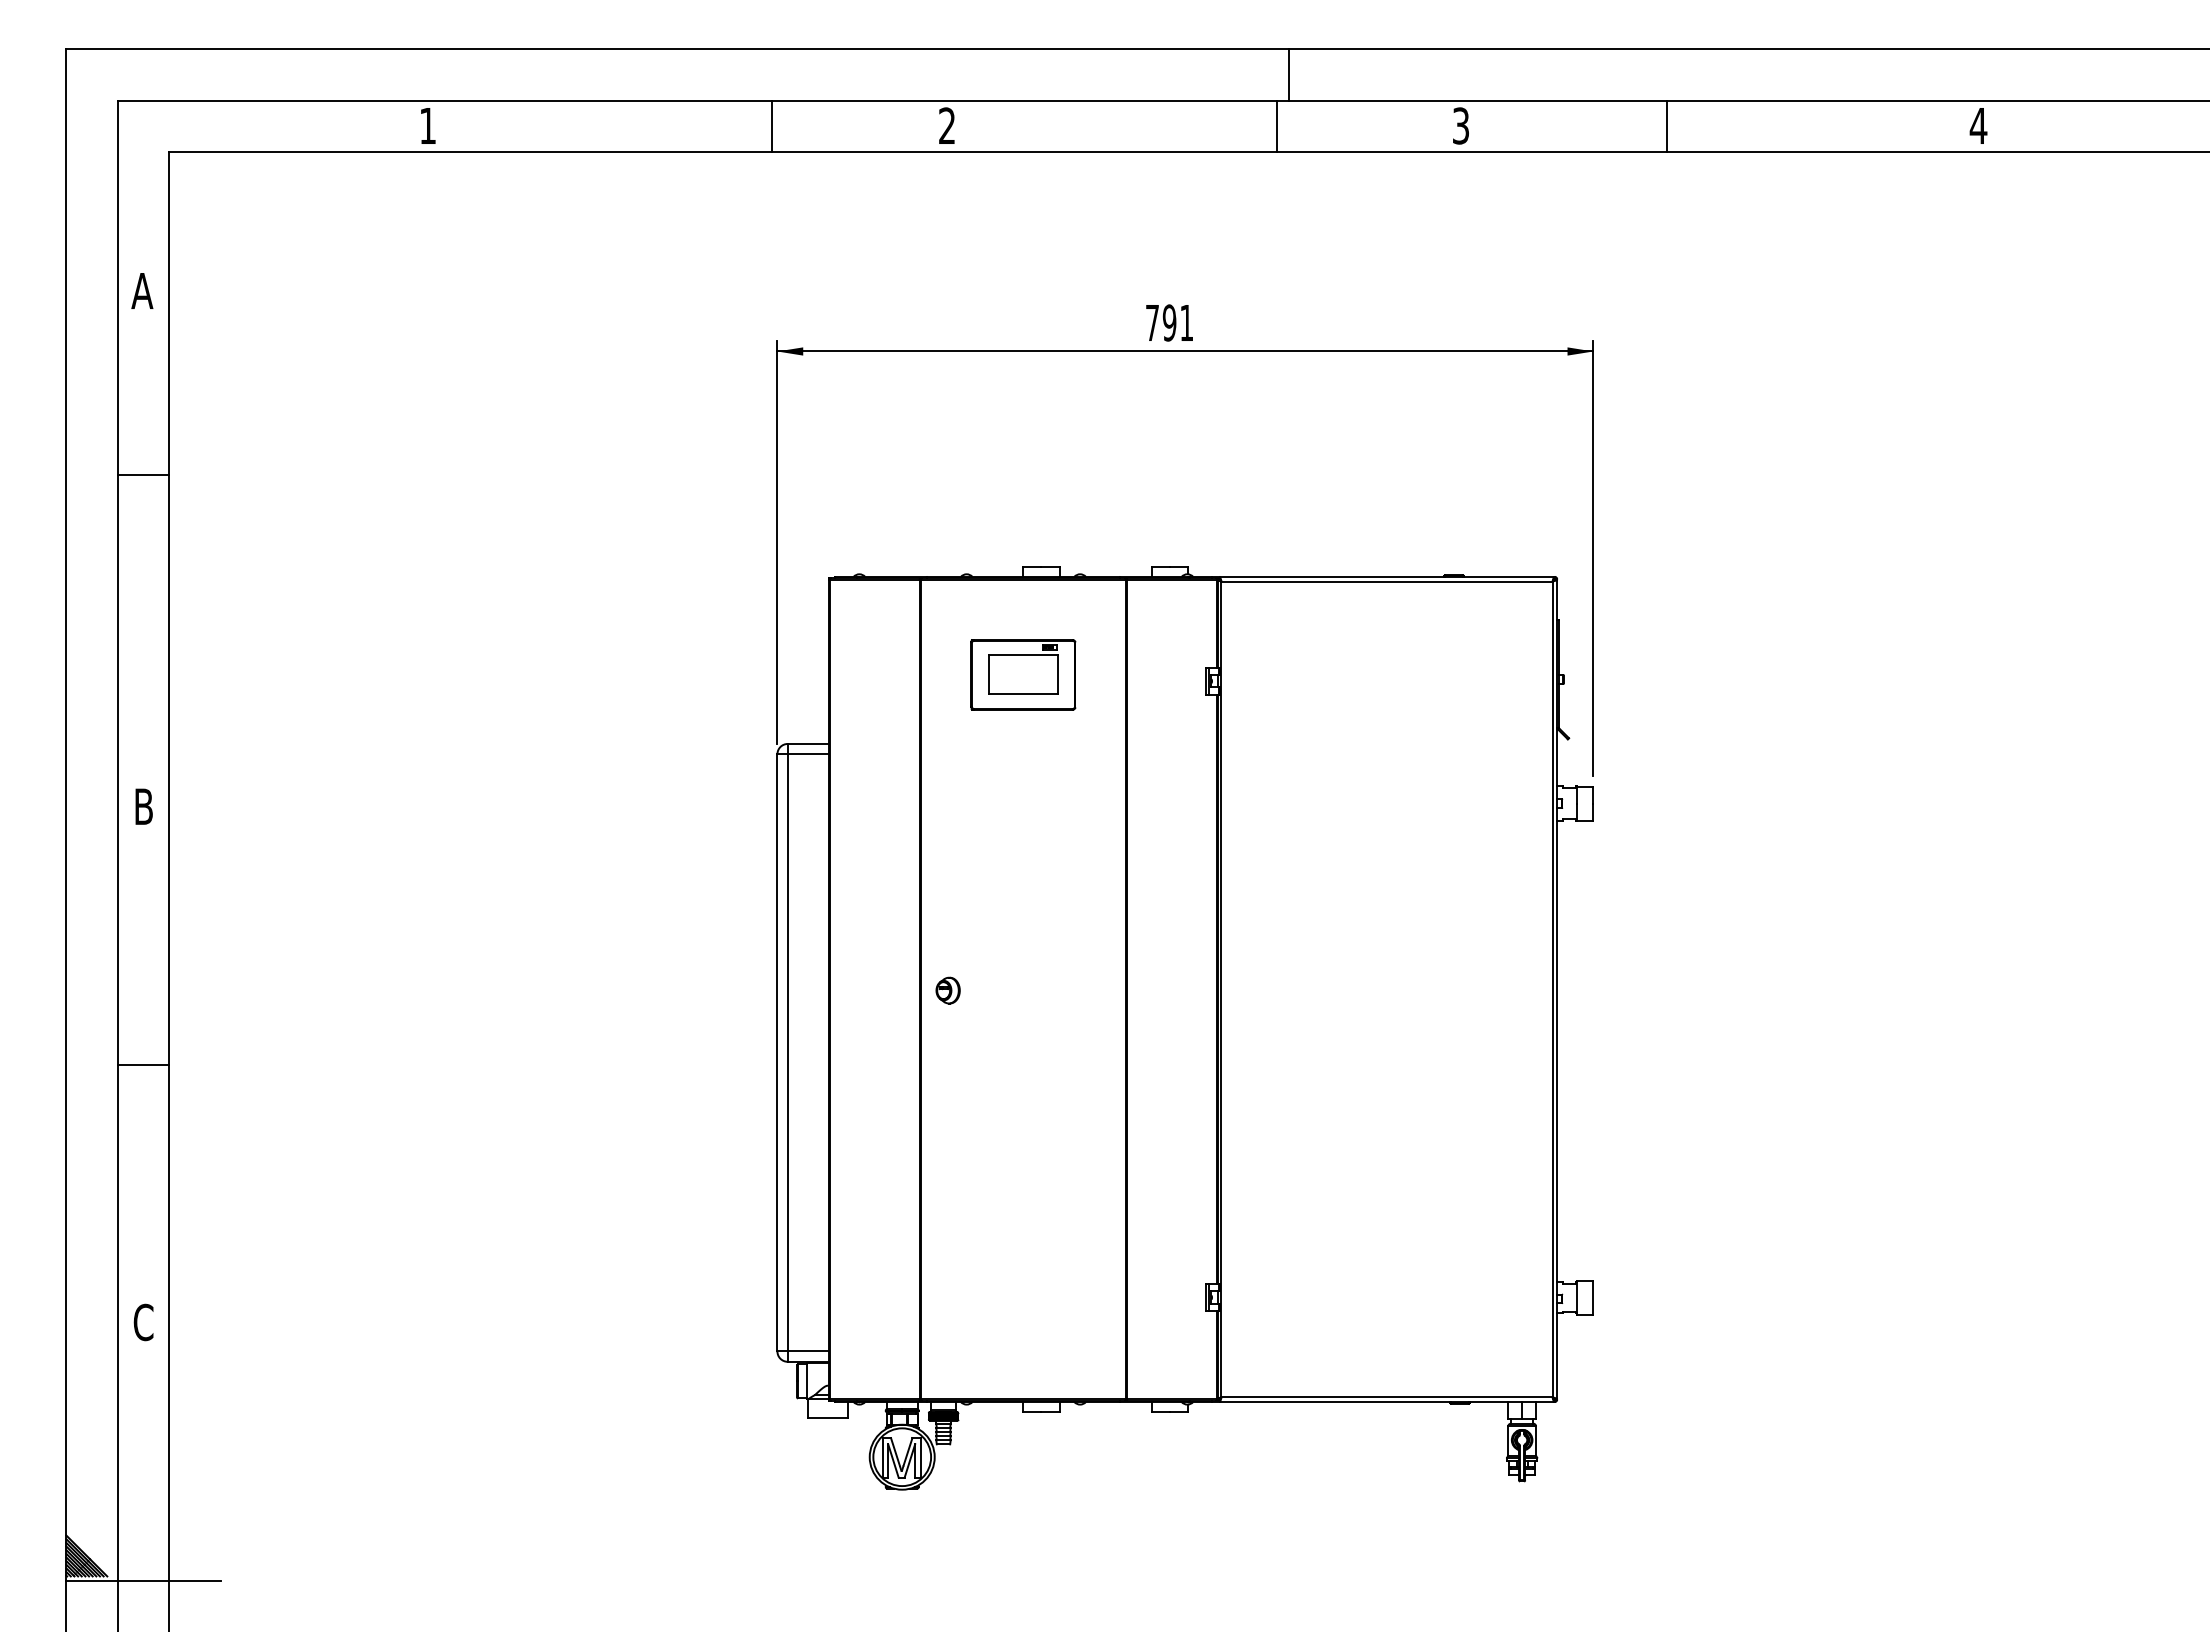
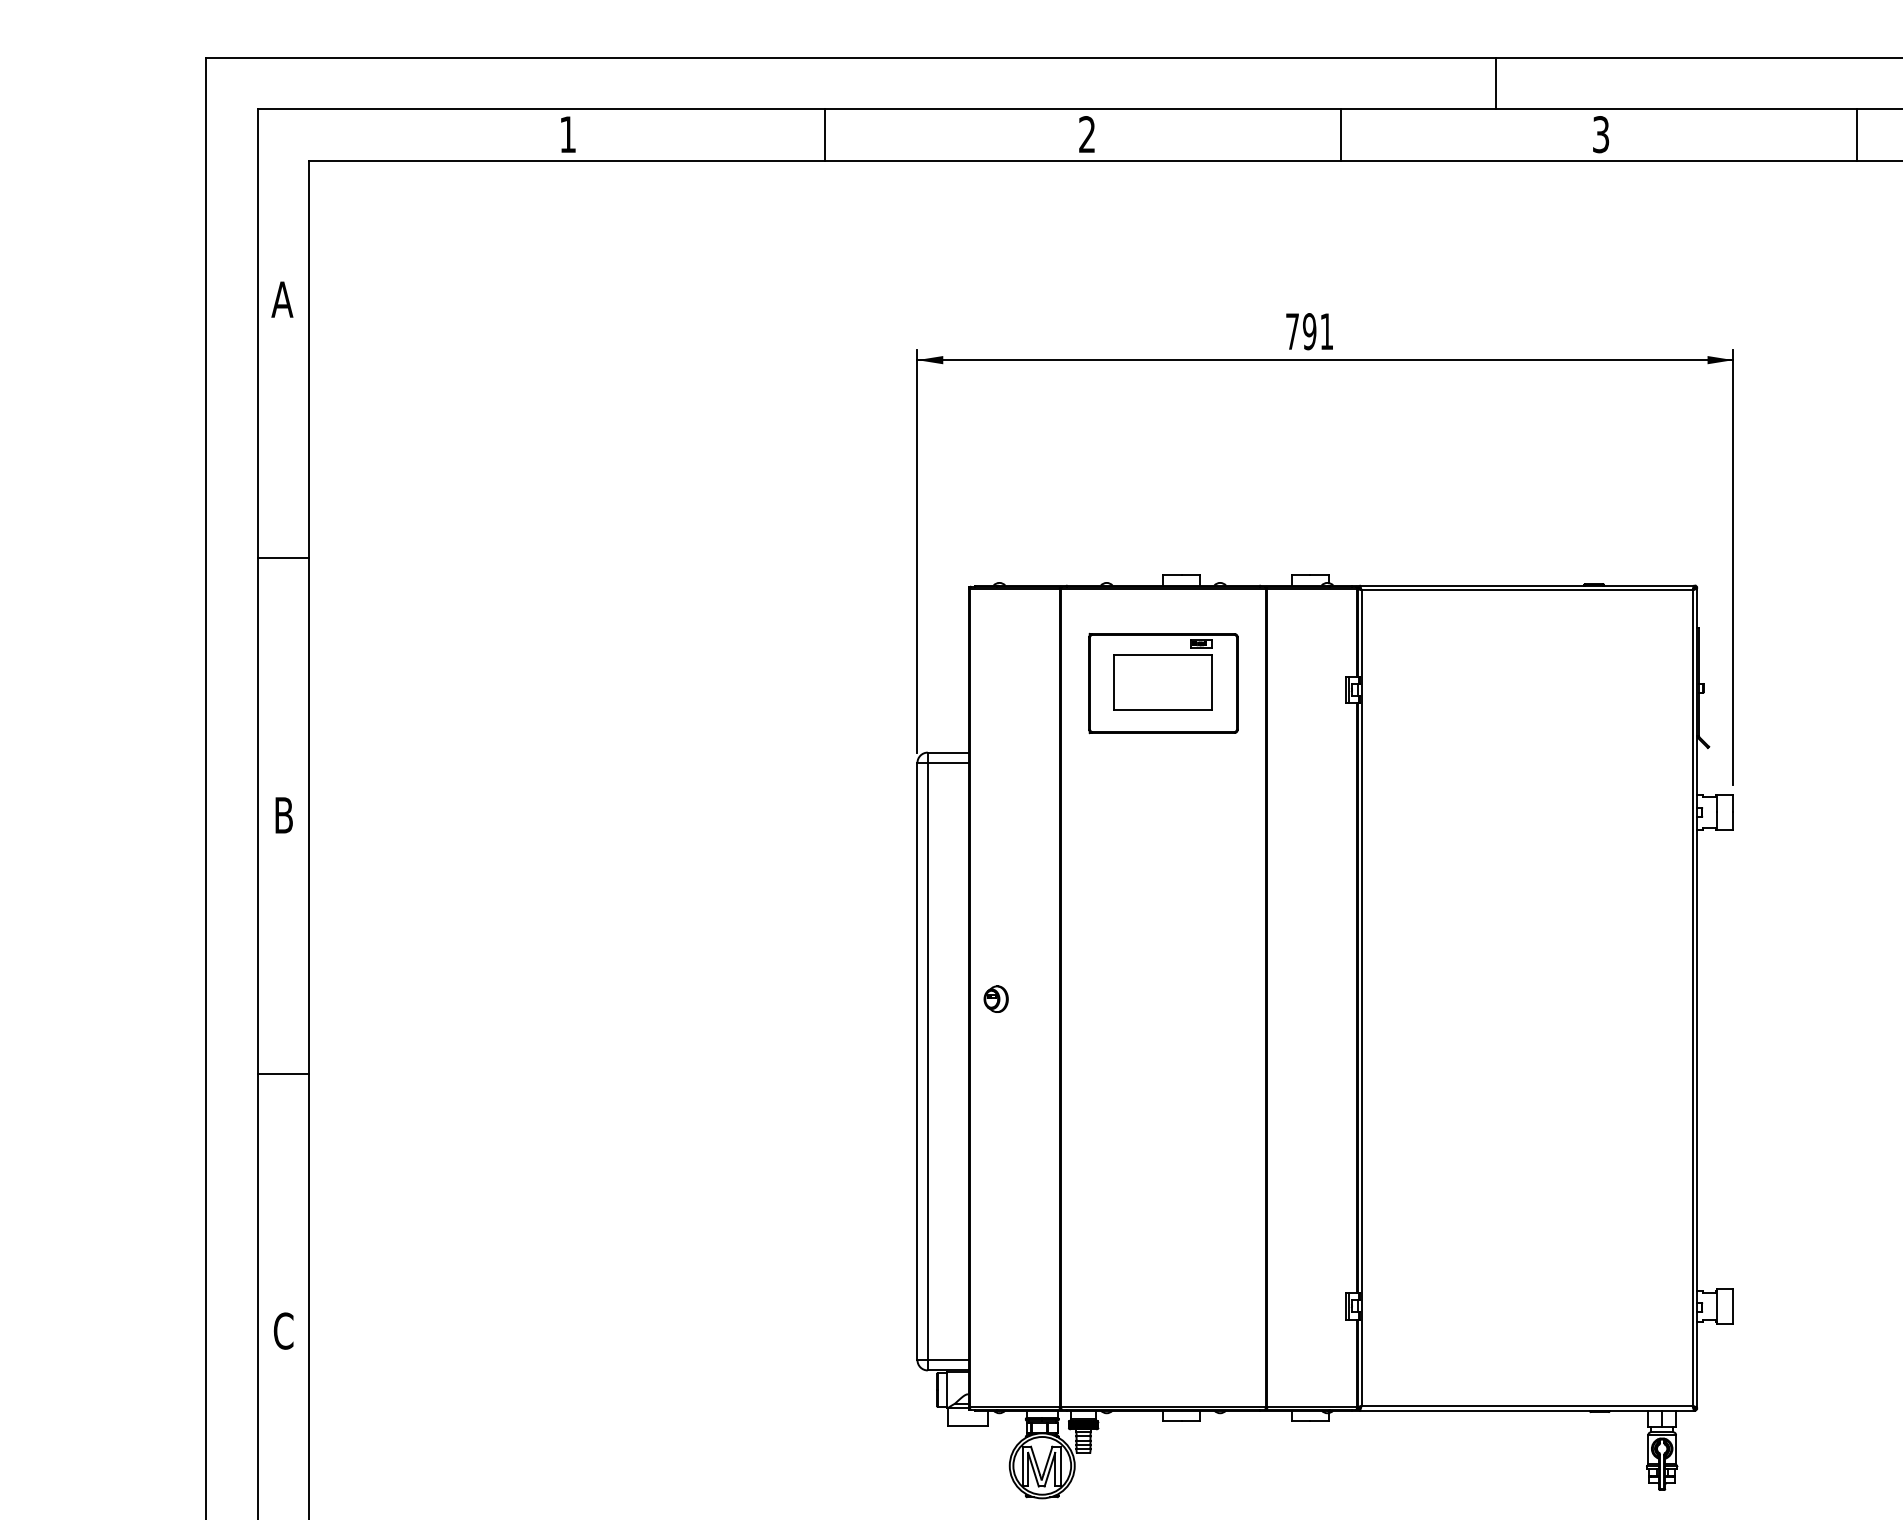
line: (1288, 74) -> (1495, 83), moved
line: (772, 126) -> (825, 135), moved
line: (1276, 126) -> (1340, 135), moved
line: (1666, 126) -> (1856, 135), moved
line: (143, 475) -> (283, 558), moved
part: (1023, 674) -> (1163, 683), size x1.43
part: (947, 990) -> (995, 999), moved

